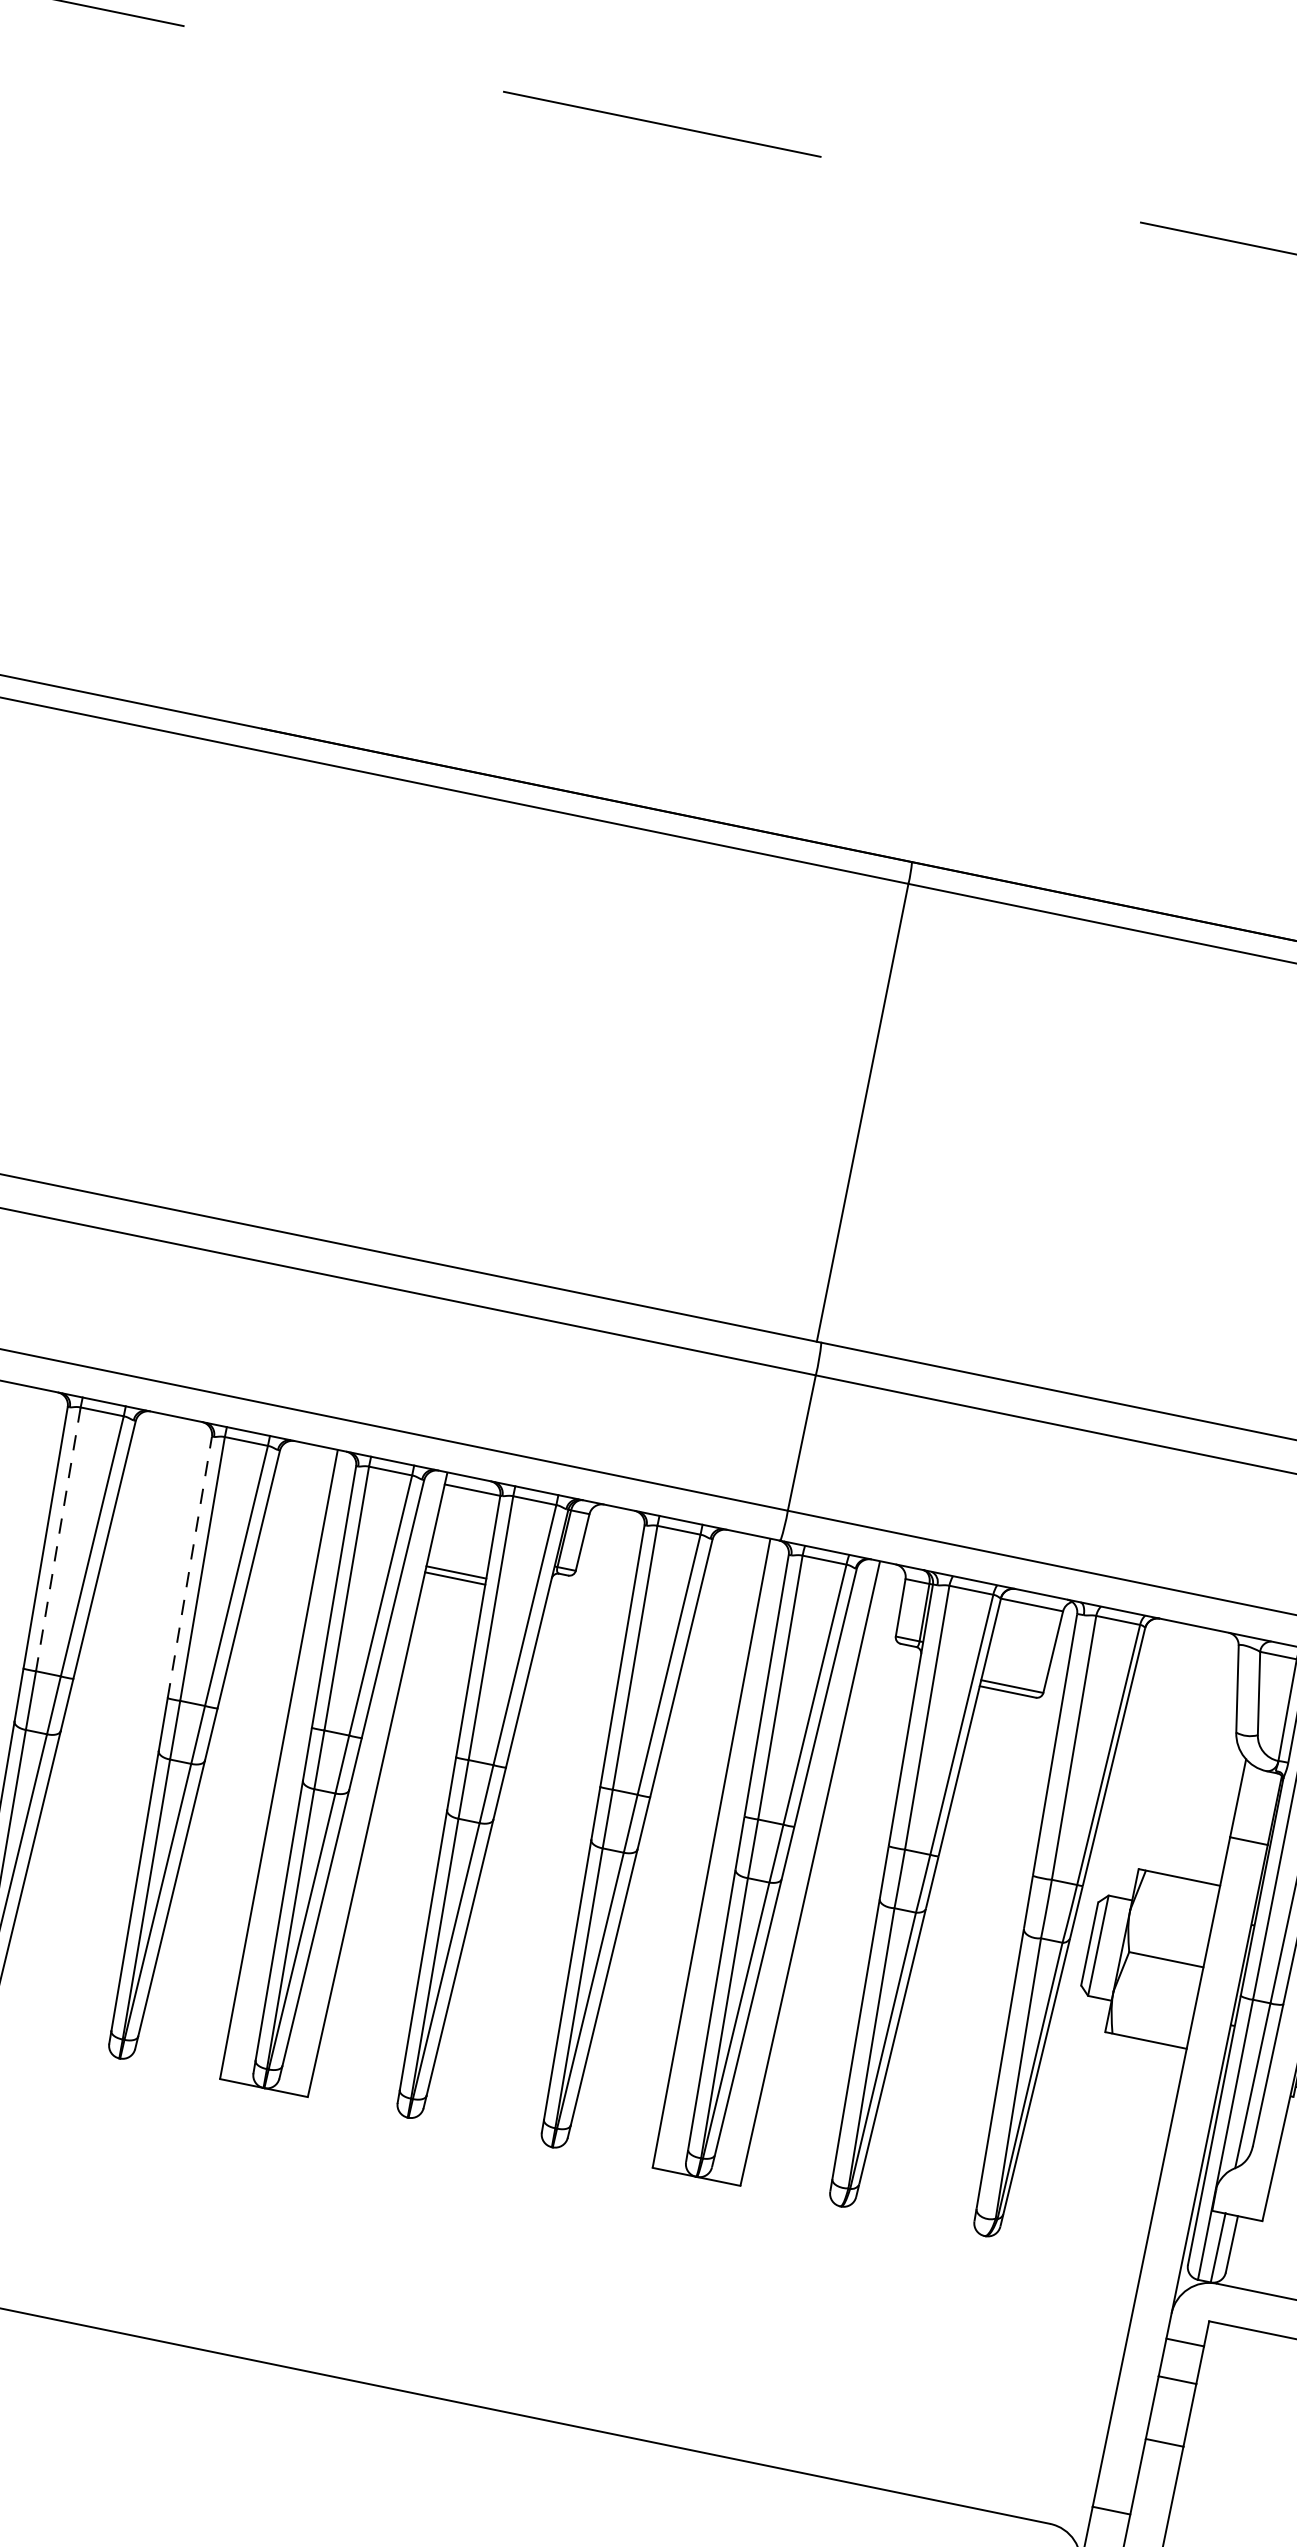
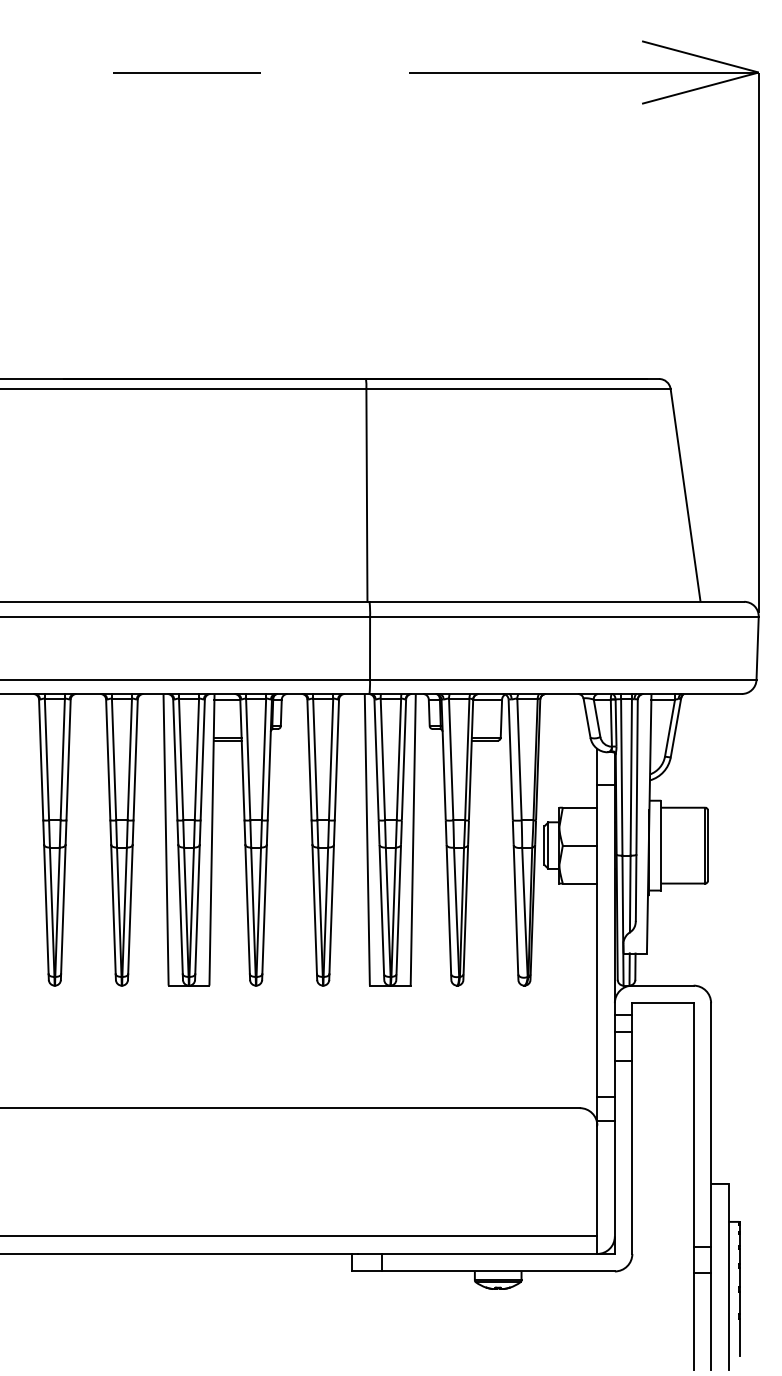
line: (57, 1539) -> (46, 759), dashed -> solid
line: (190, 1566) -> (108, 759), dashed -> solid

